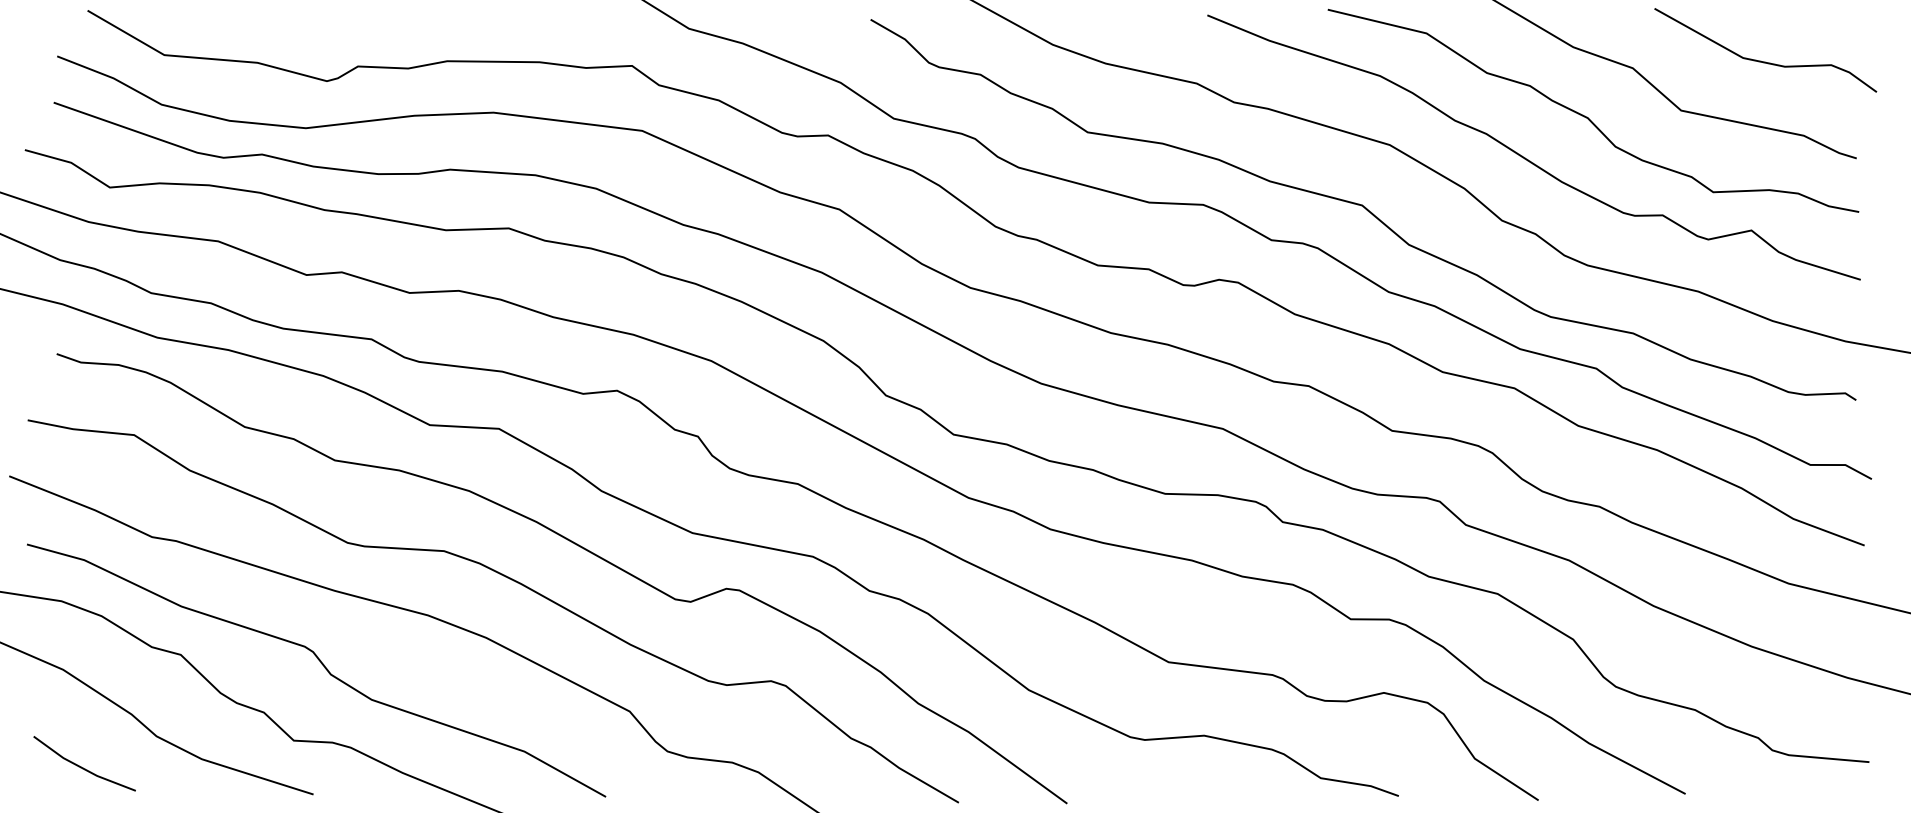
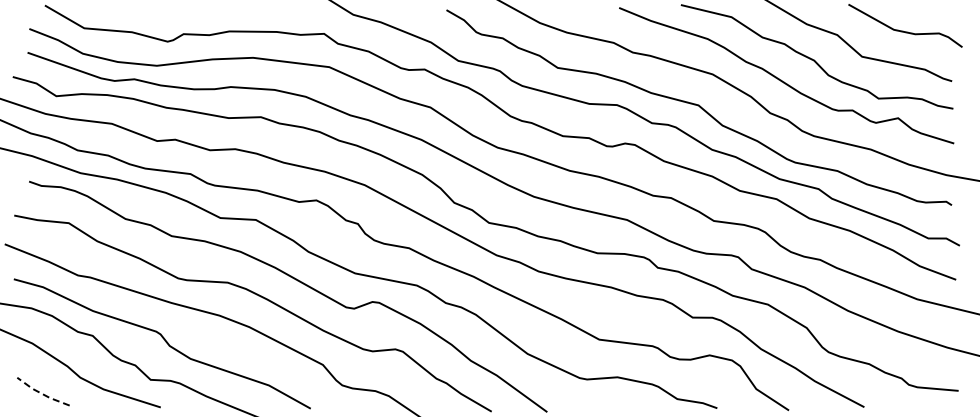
line: (82, 767) -> (42, 393), solid -> dashed

